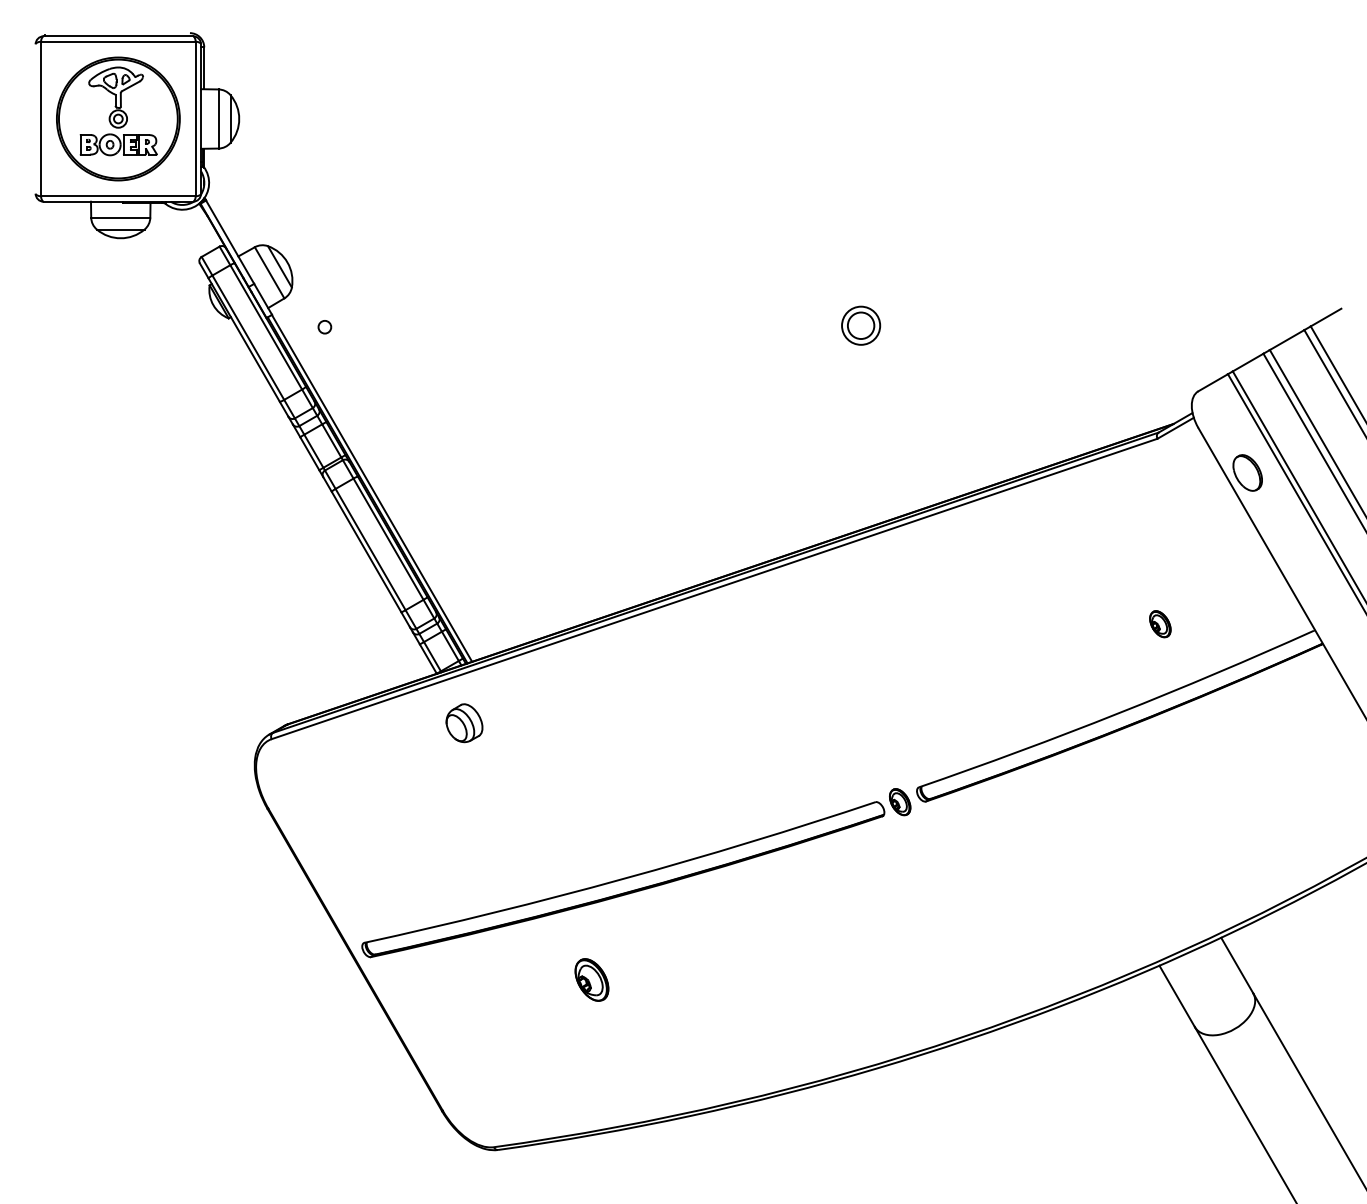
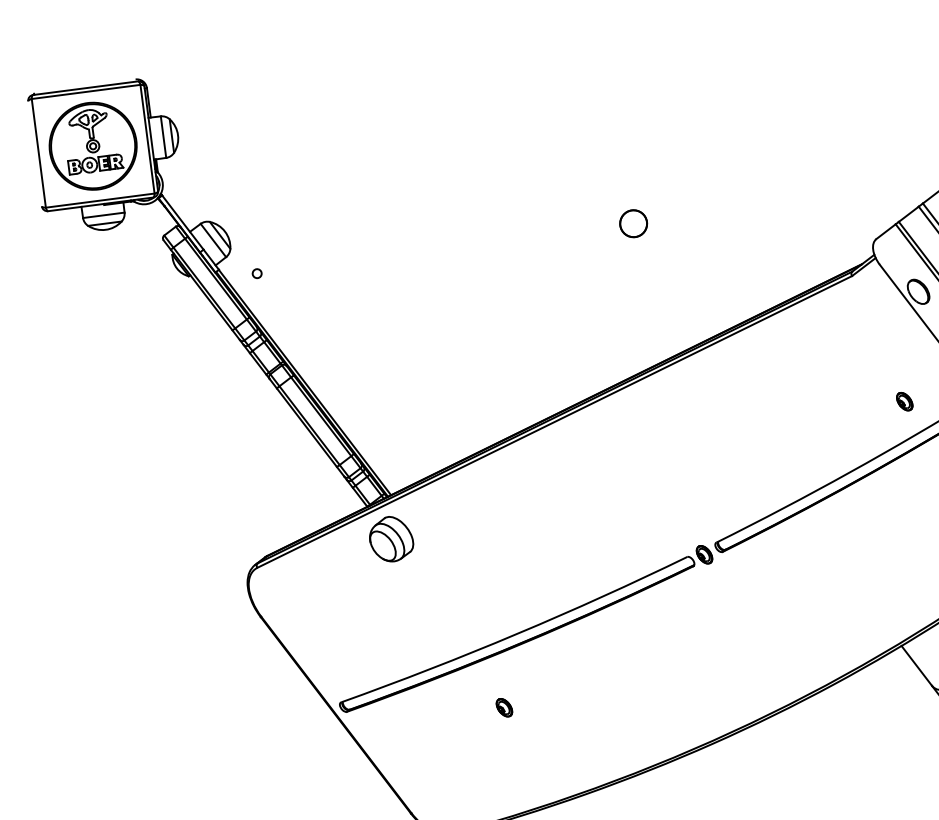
circle: (861, 325) -> (633, 223), size x1.43
part: (1160, 624) -> (904, 401), moved
part: (464, 722) -> (391, 538), size x1.67
part: (592, 979) -> (504, 707), size x0.62

